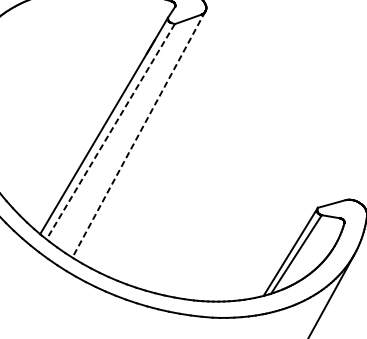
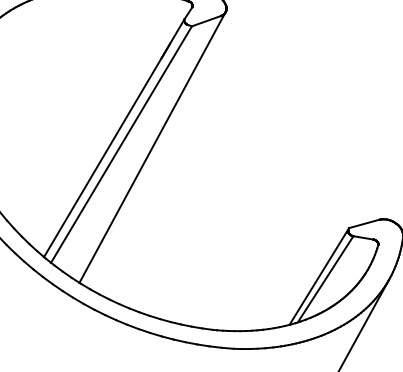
line: (110, 131) -> (121, 144), dashed -> solid
line: (138, 134) -> (152, 147), dashed -> solid

